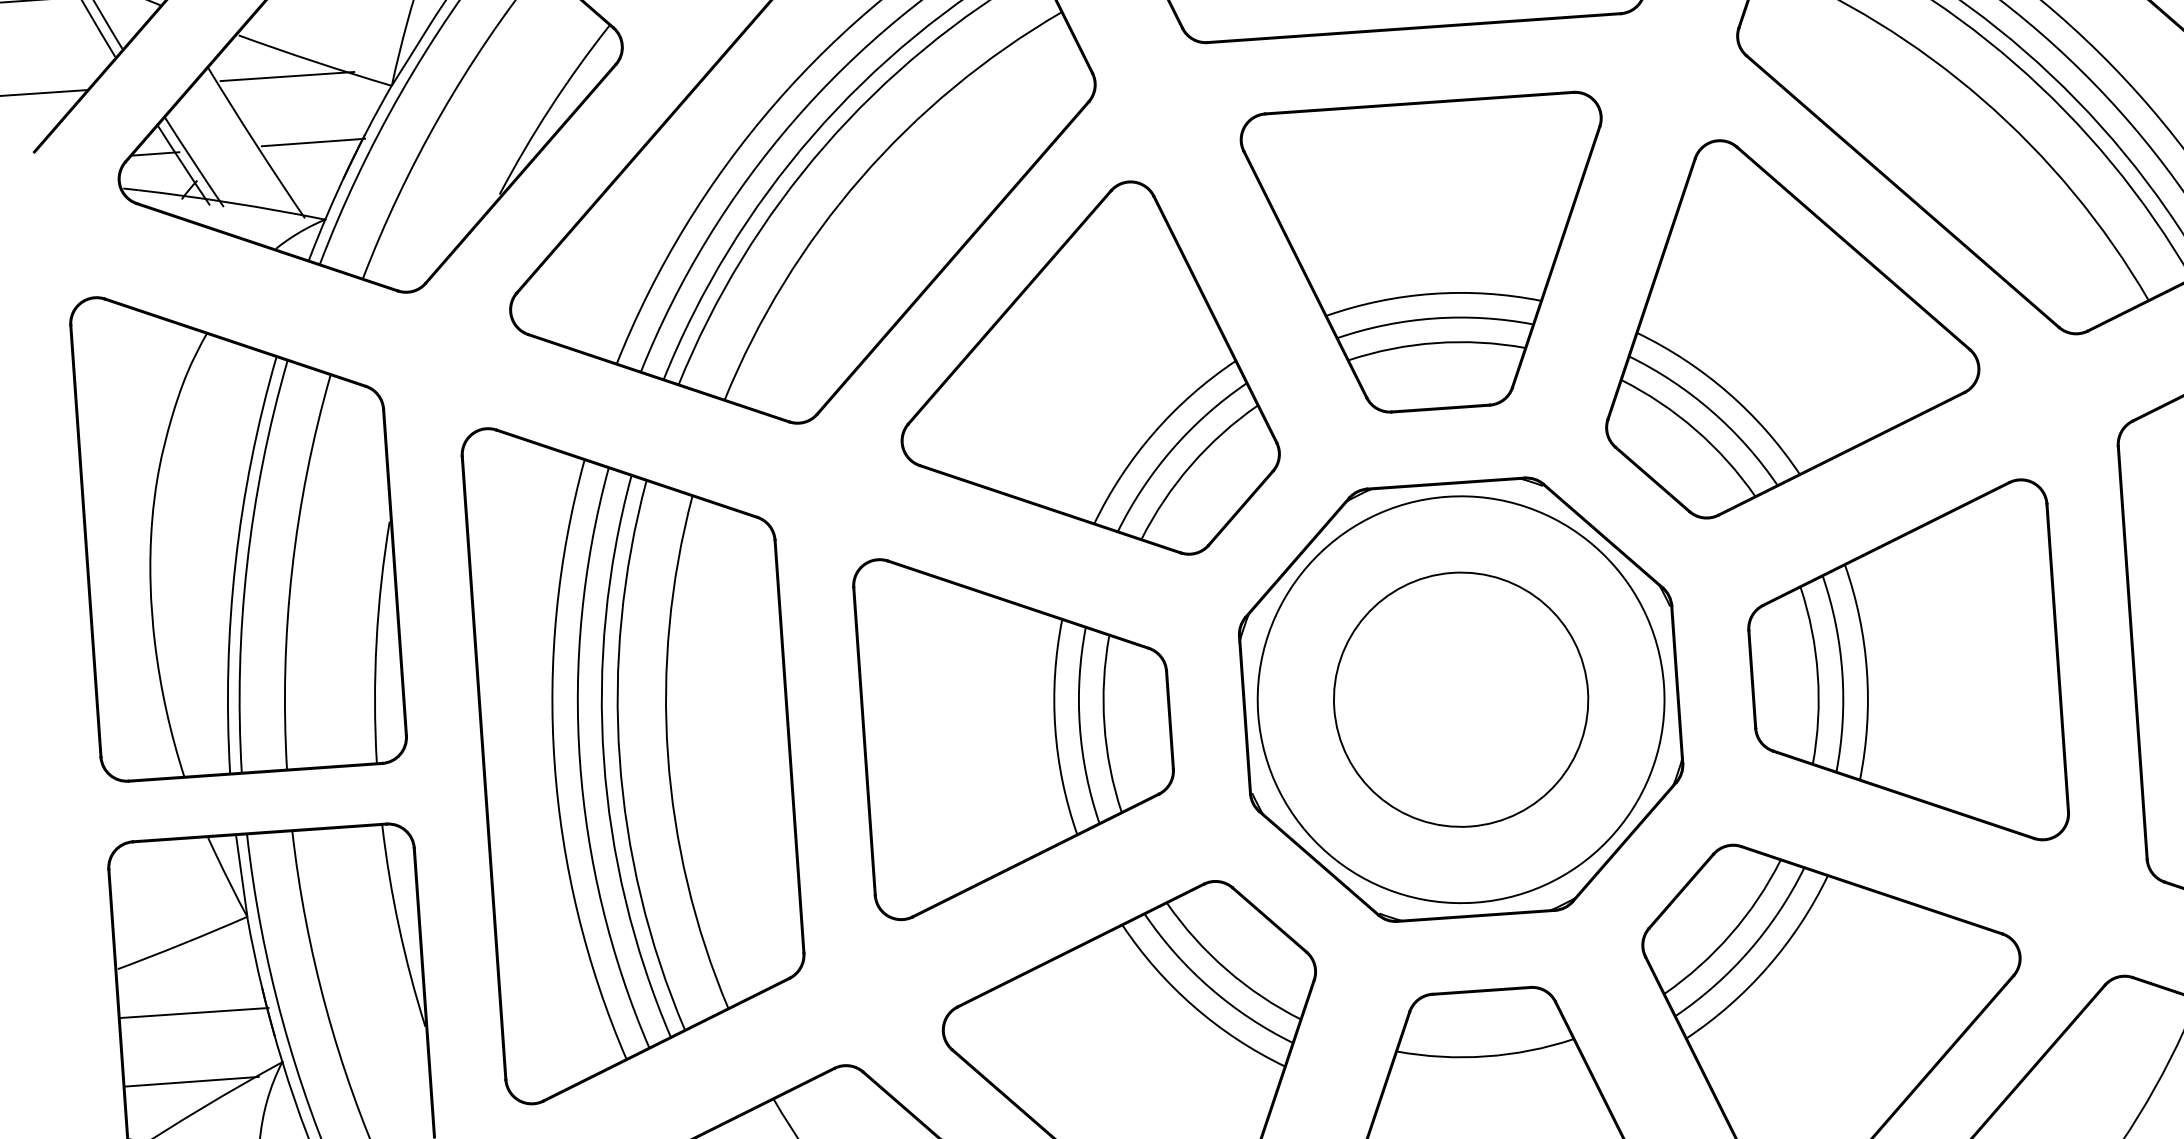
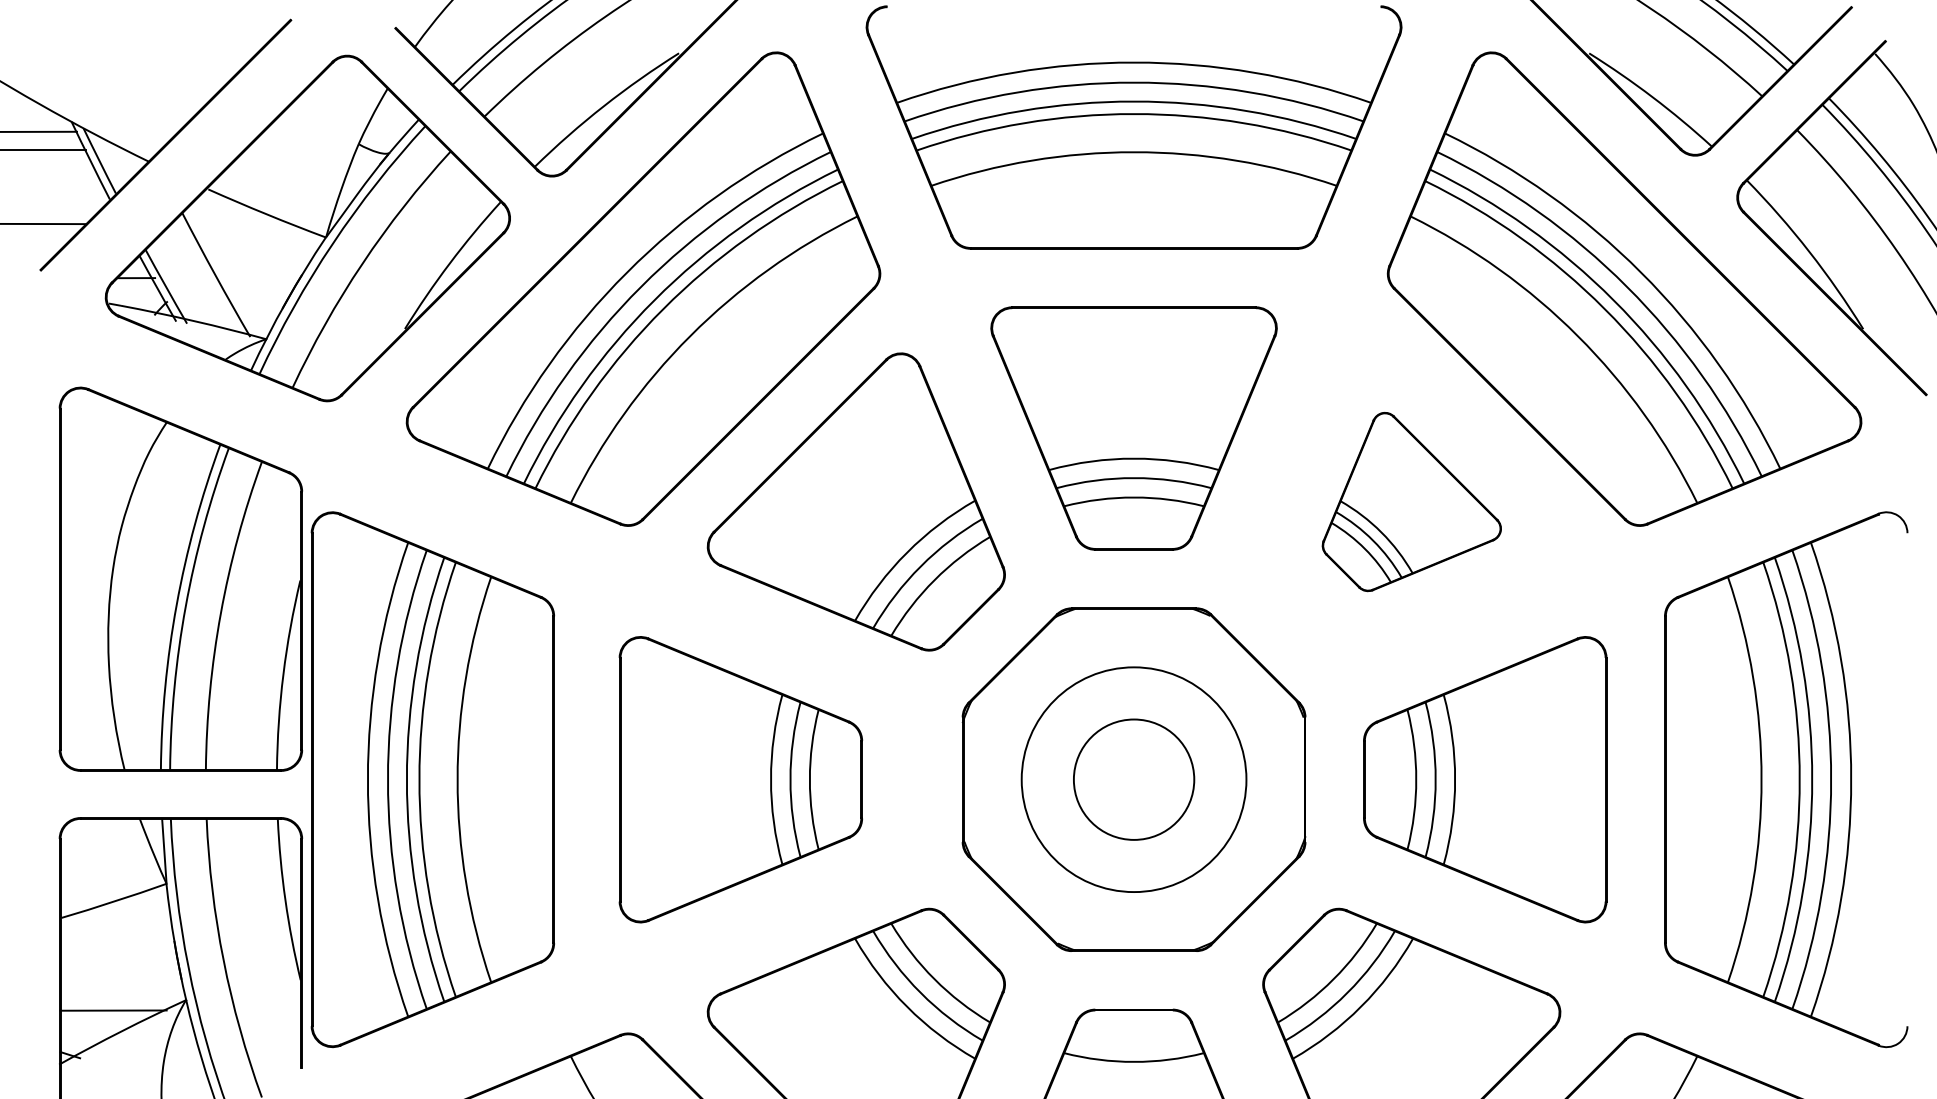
line: (287, 76) -> (244, 224), removed
line: (313, 142) -> (261, 277), removed
part: (1787, 323) -> (1411, 501), size x0.6
circle: (1460, 699) -> (1133, 779), size x0.6
circle: (1460, 699) -> (1133, 779), size x0.7
part: (1016, 730) -> (740, 779), moved
part: (636, 757) -> (432, 779), moved
line: (194, 1012) -> (119, 956), removed

